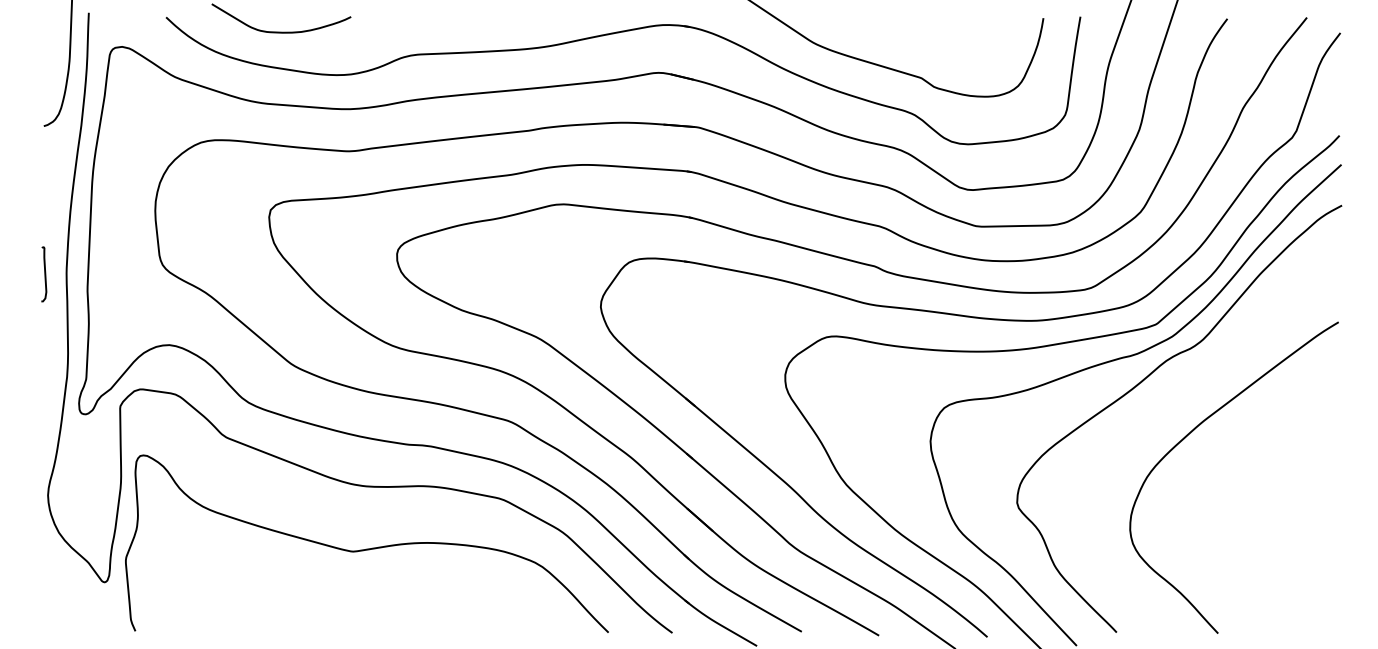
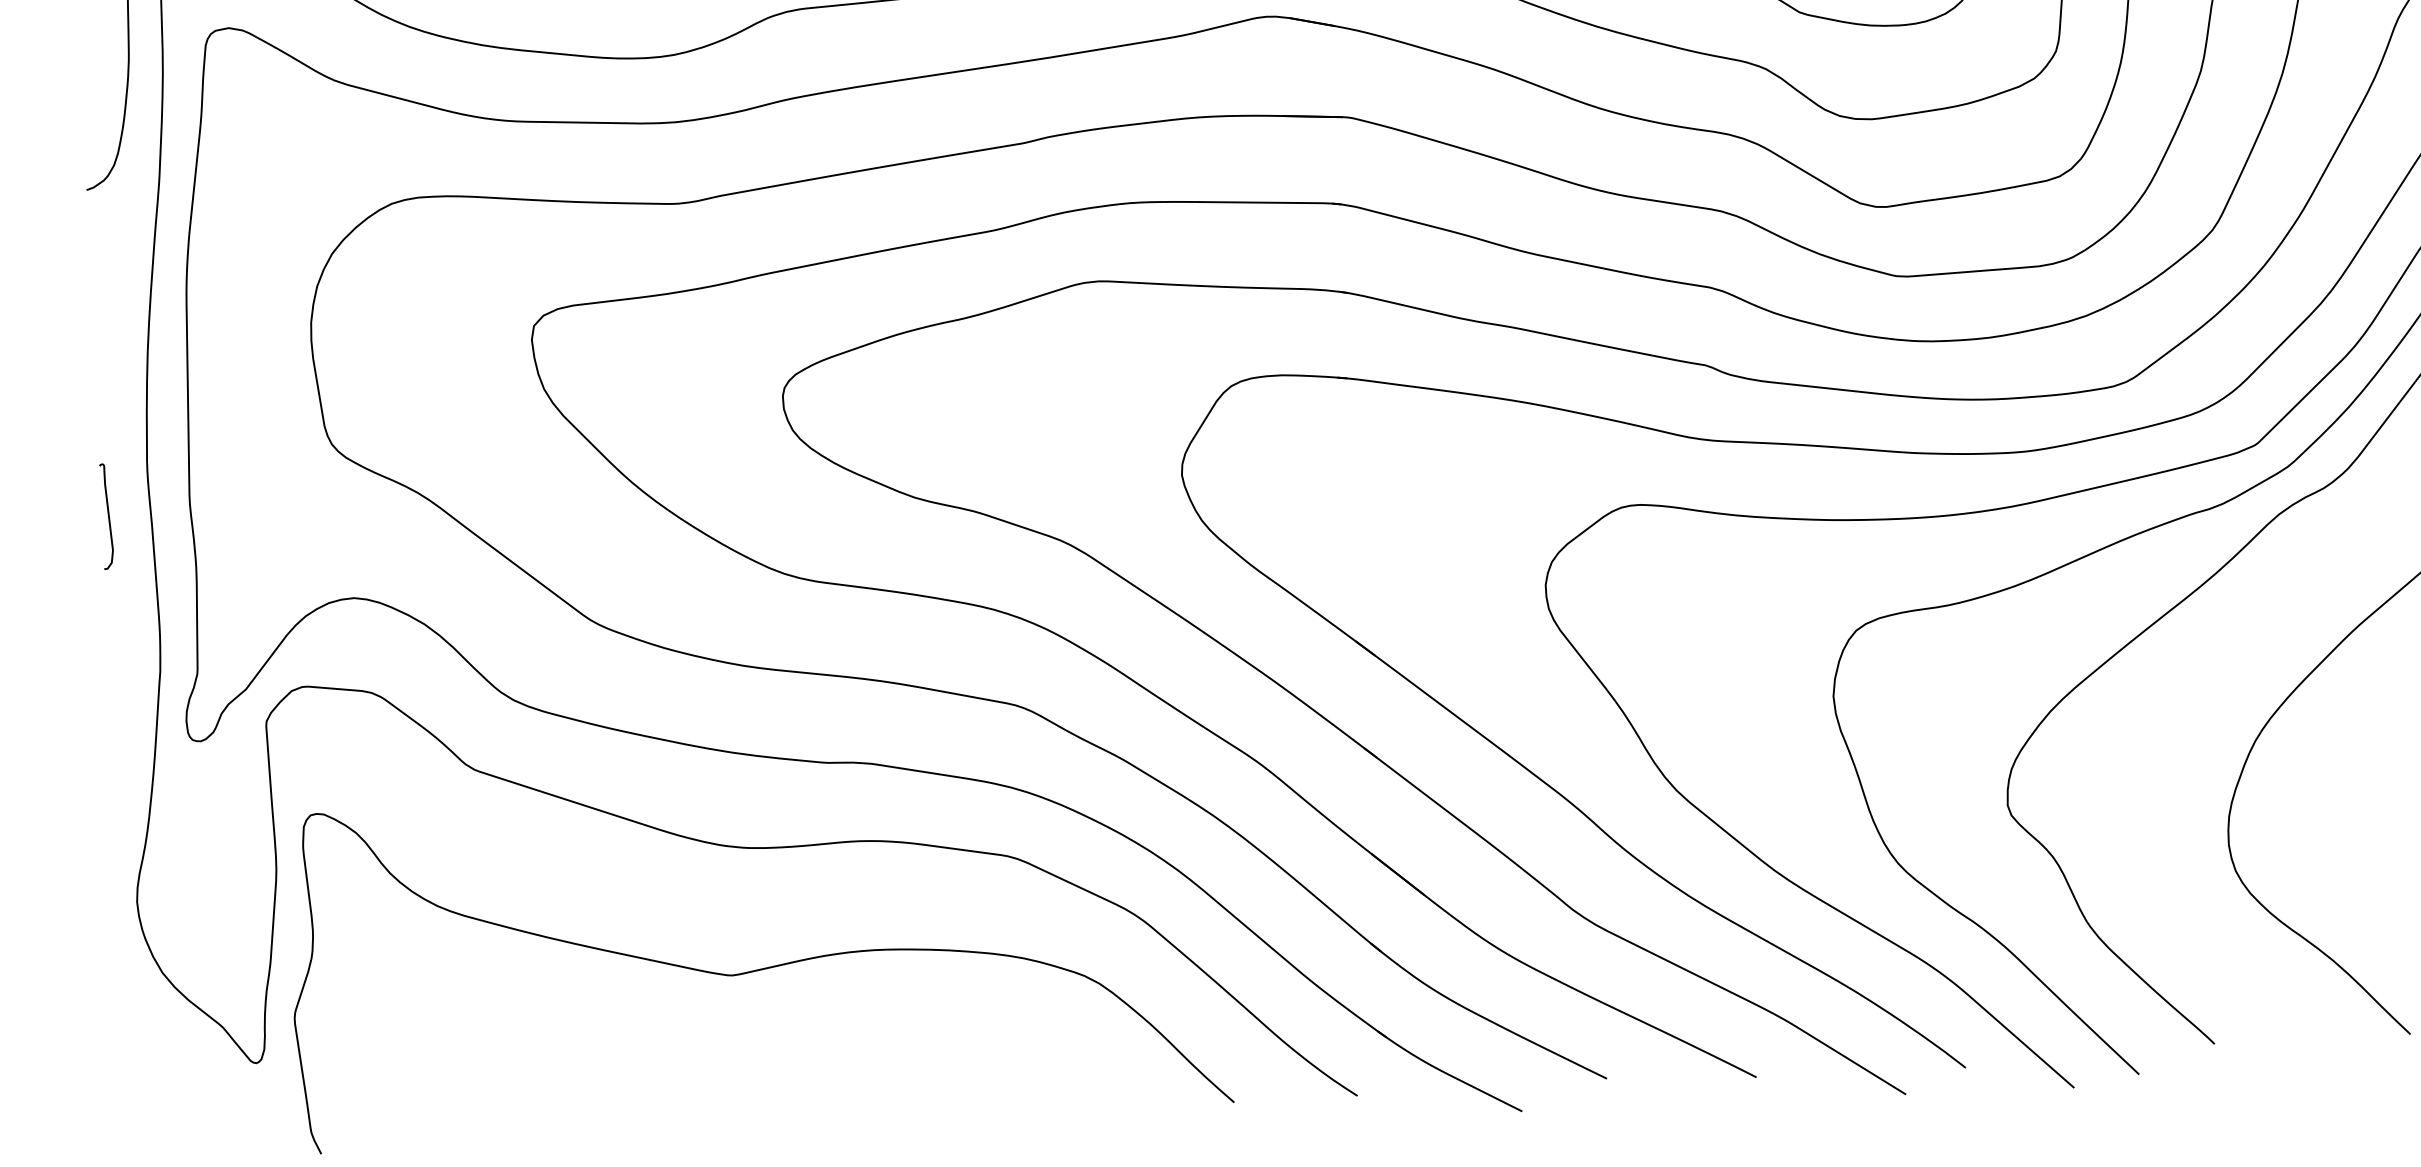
curve: (44, 274) -> (107, 516), moved

